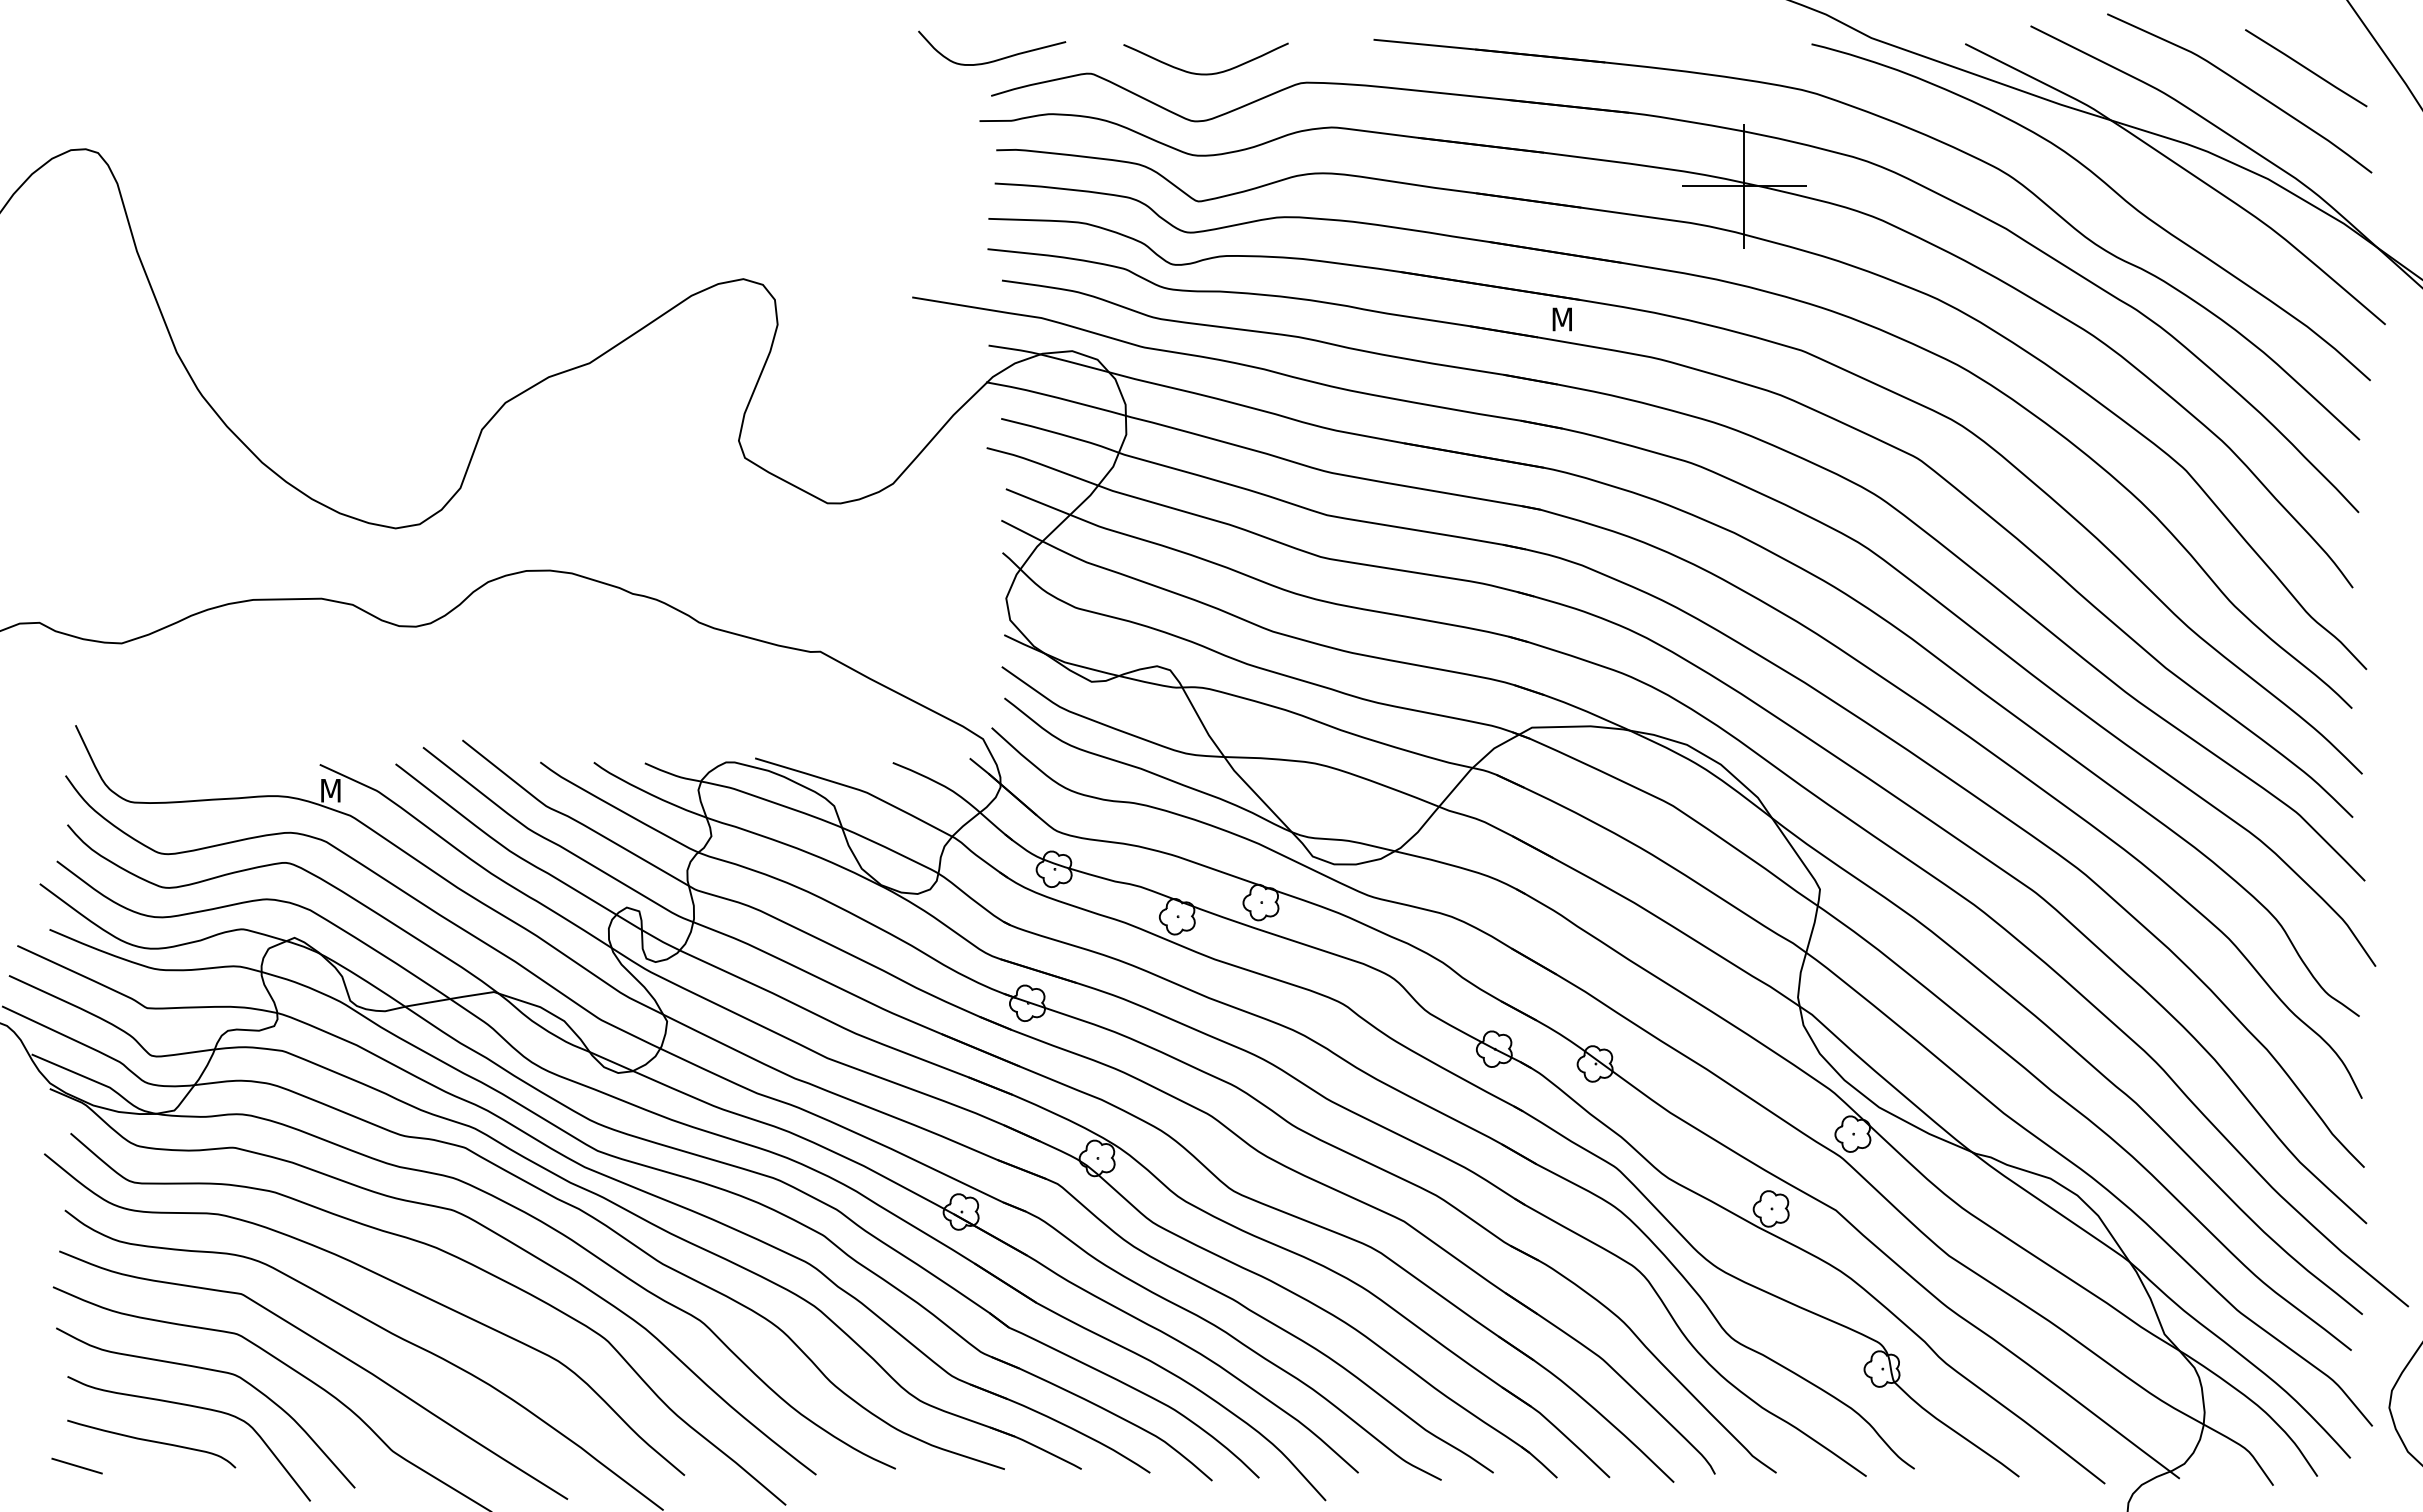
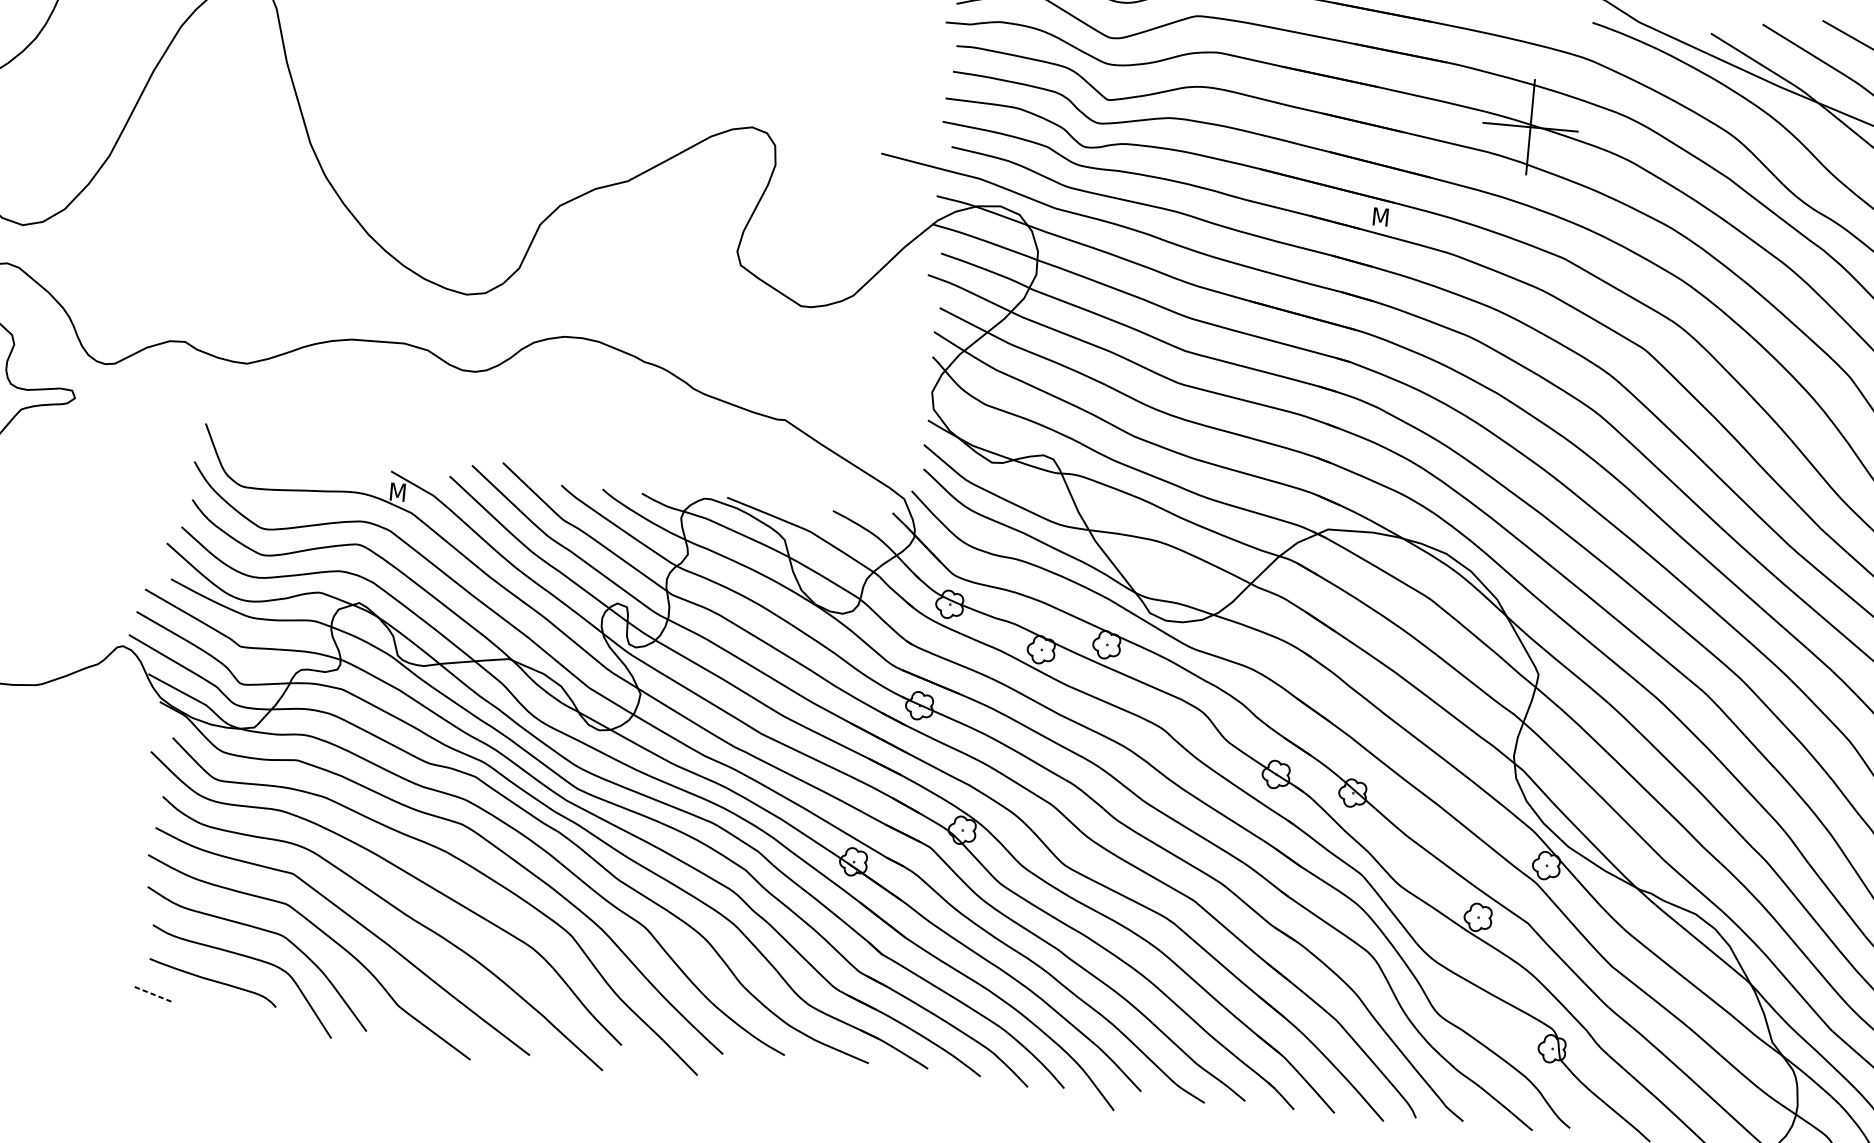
line: (77, 1466) -> (154, 994), solid -> dashed

